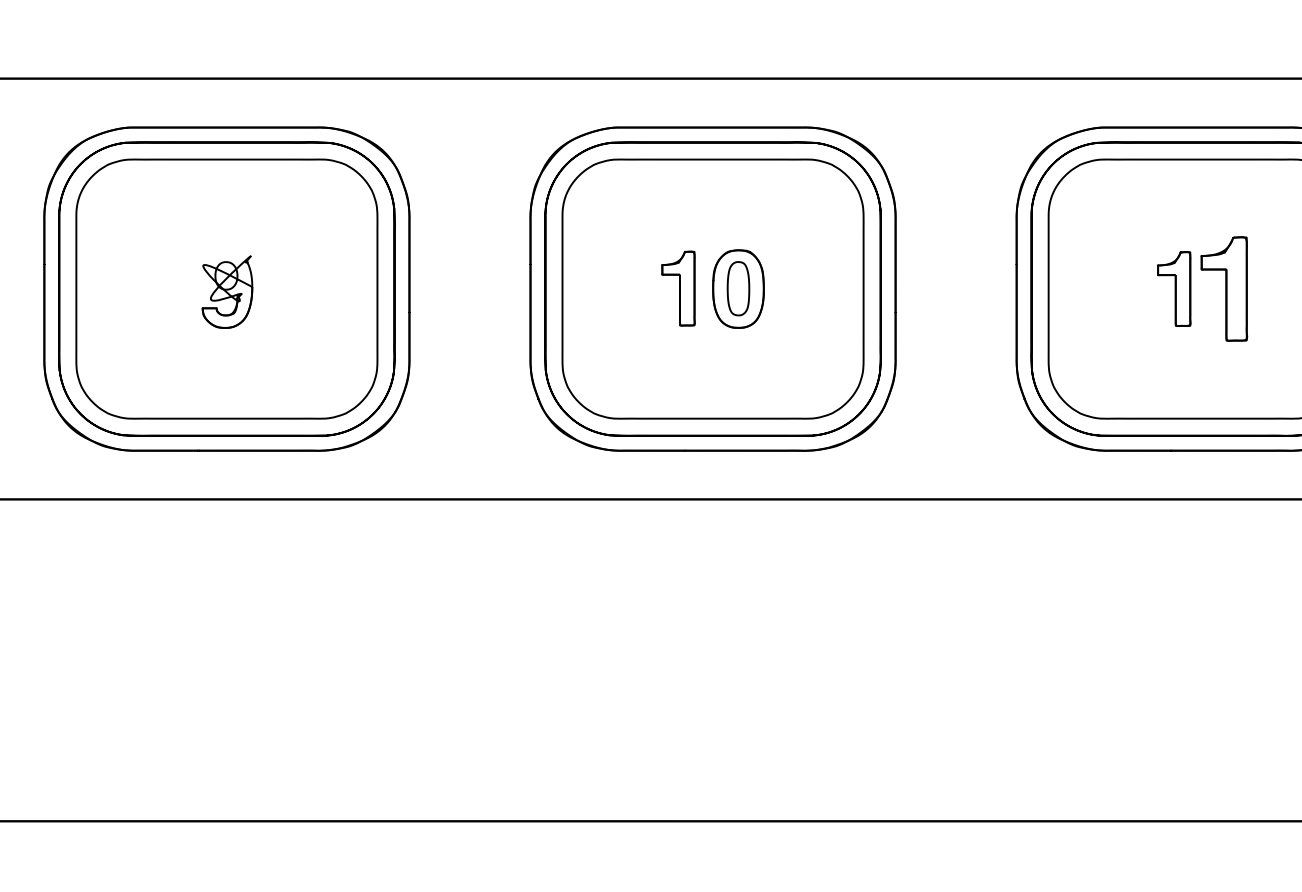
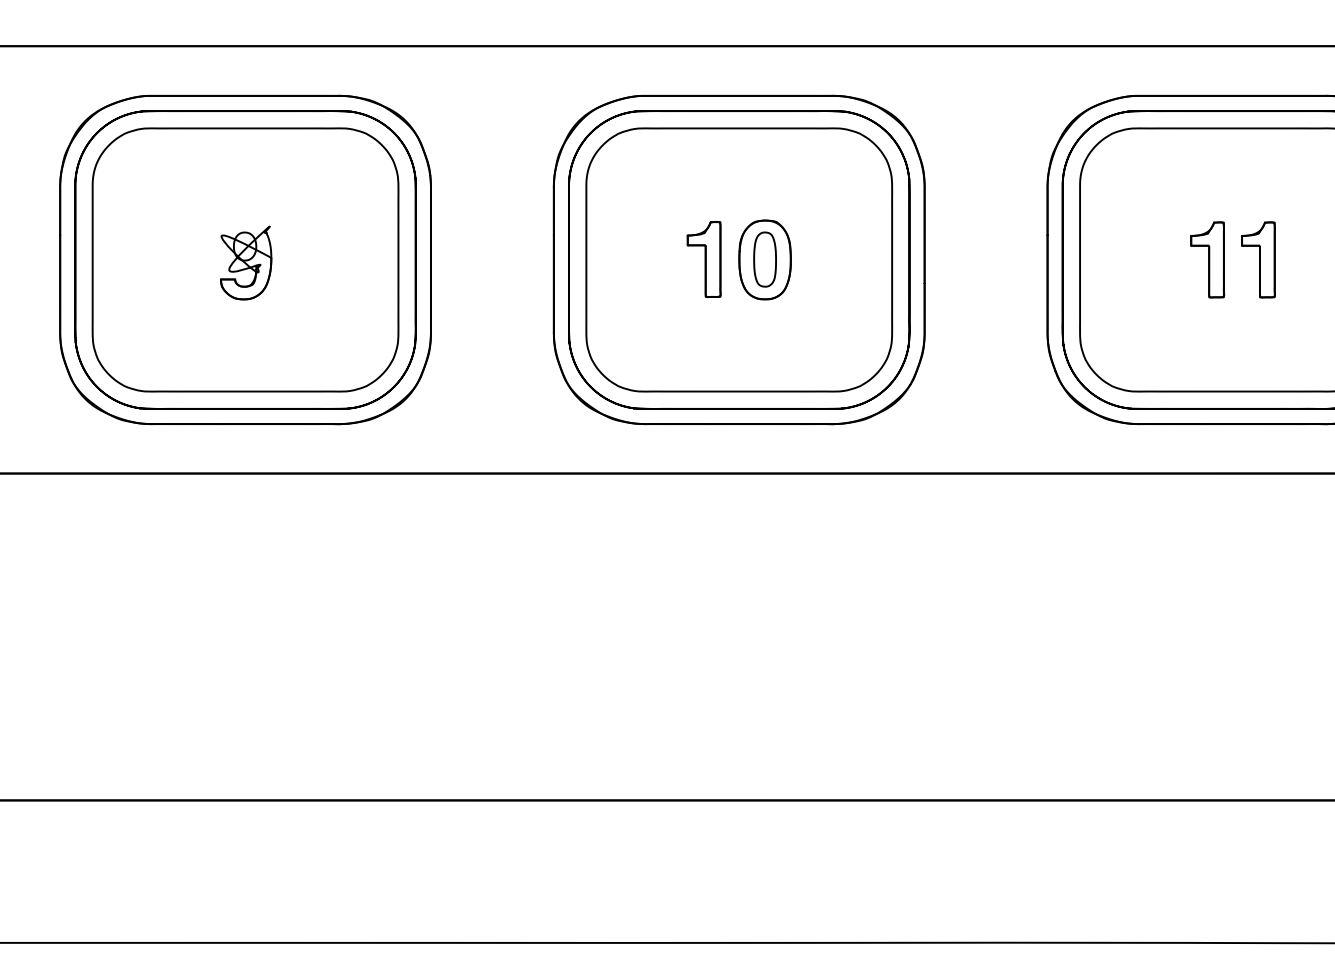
part: (1224, 288) -> (1258, 259), size x0.71

